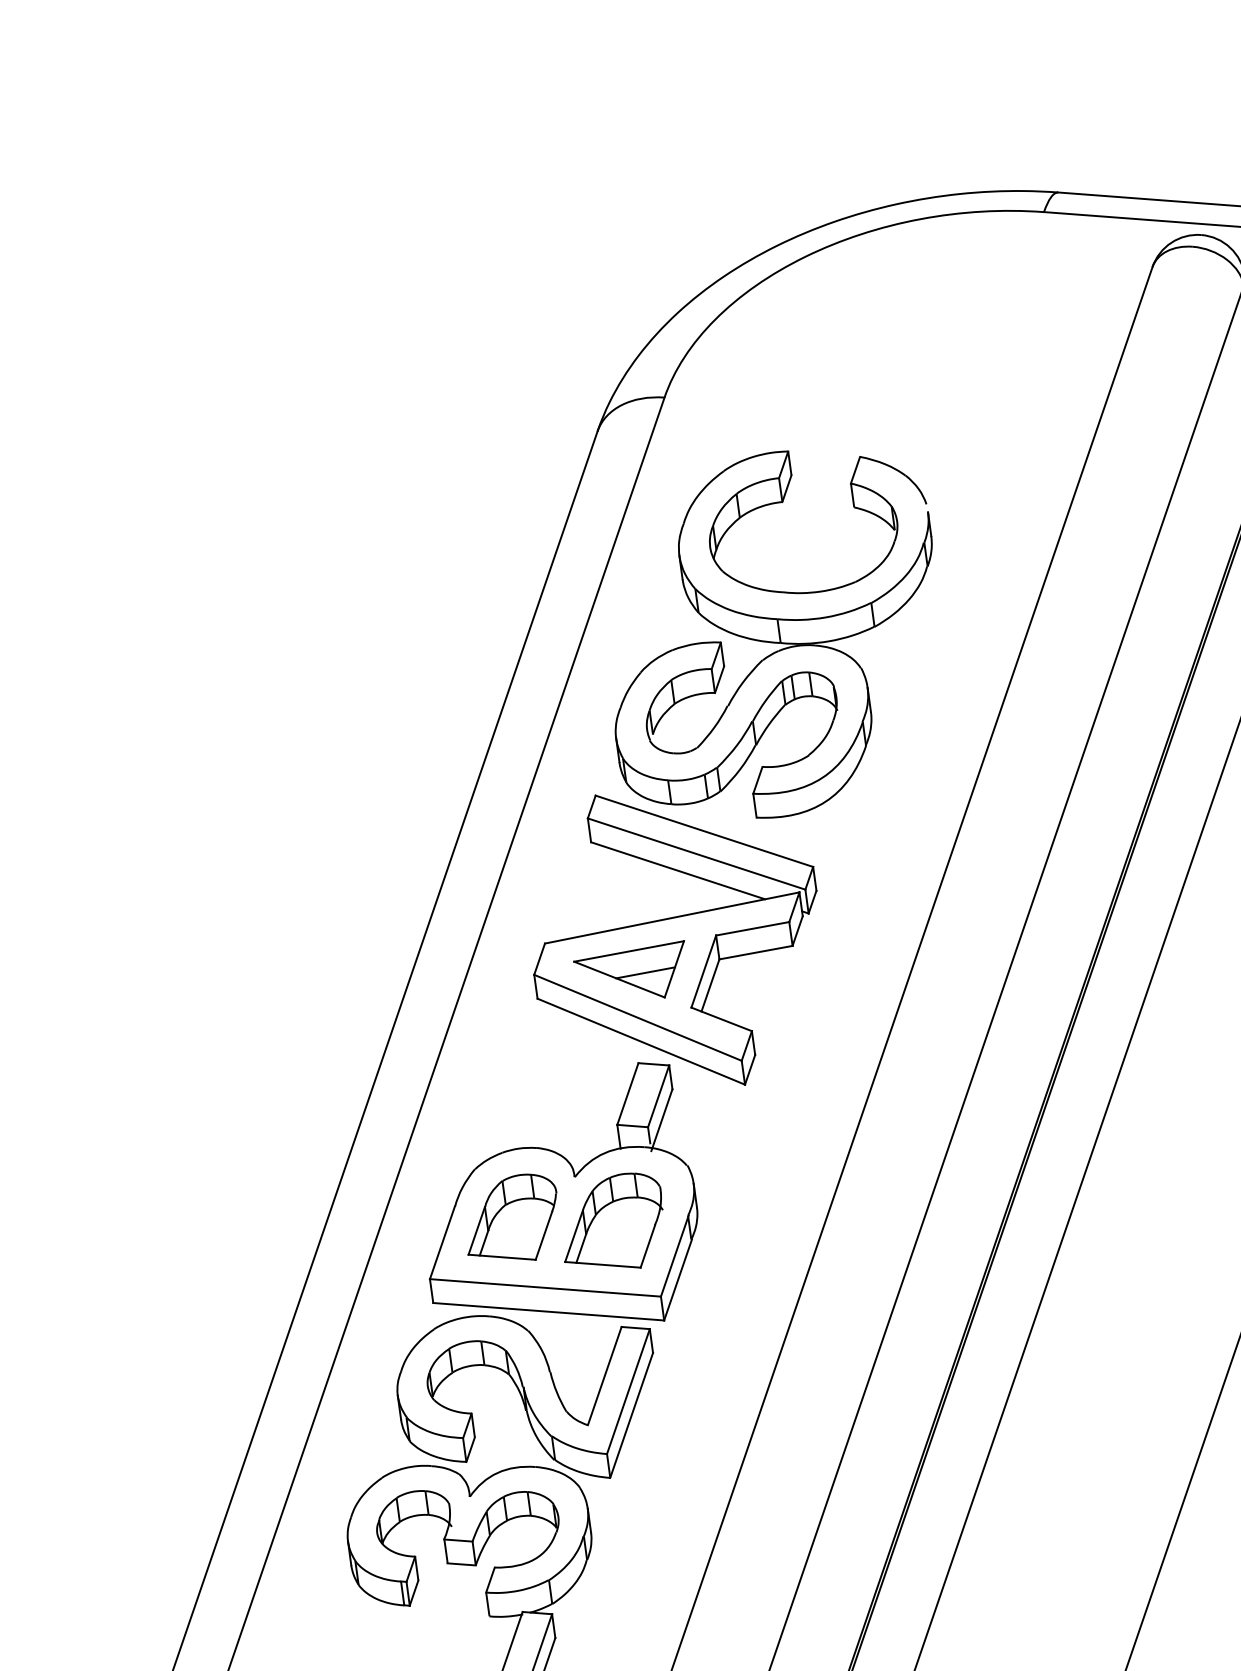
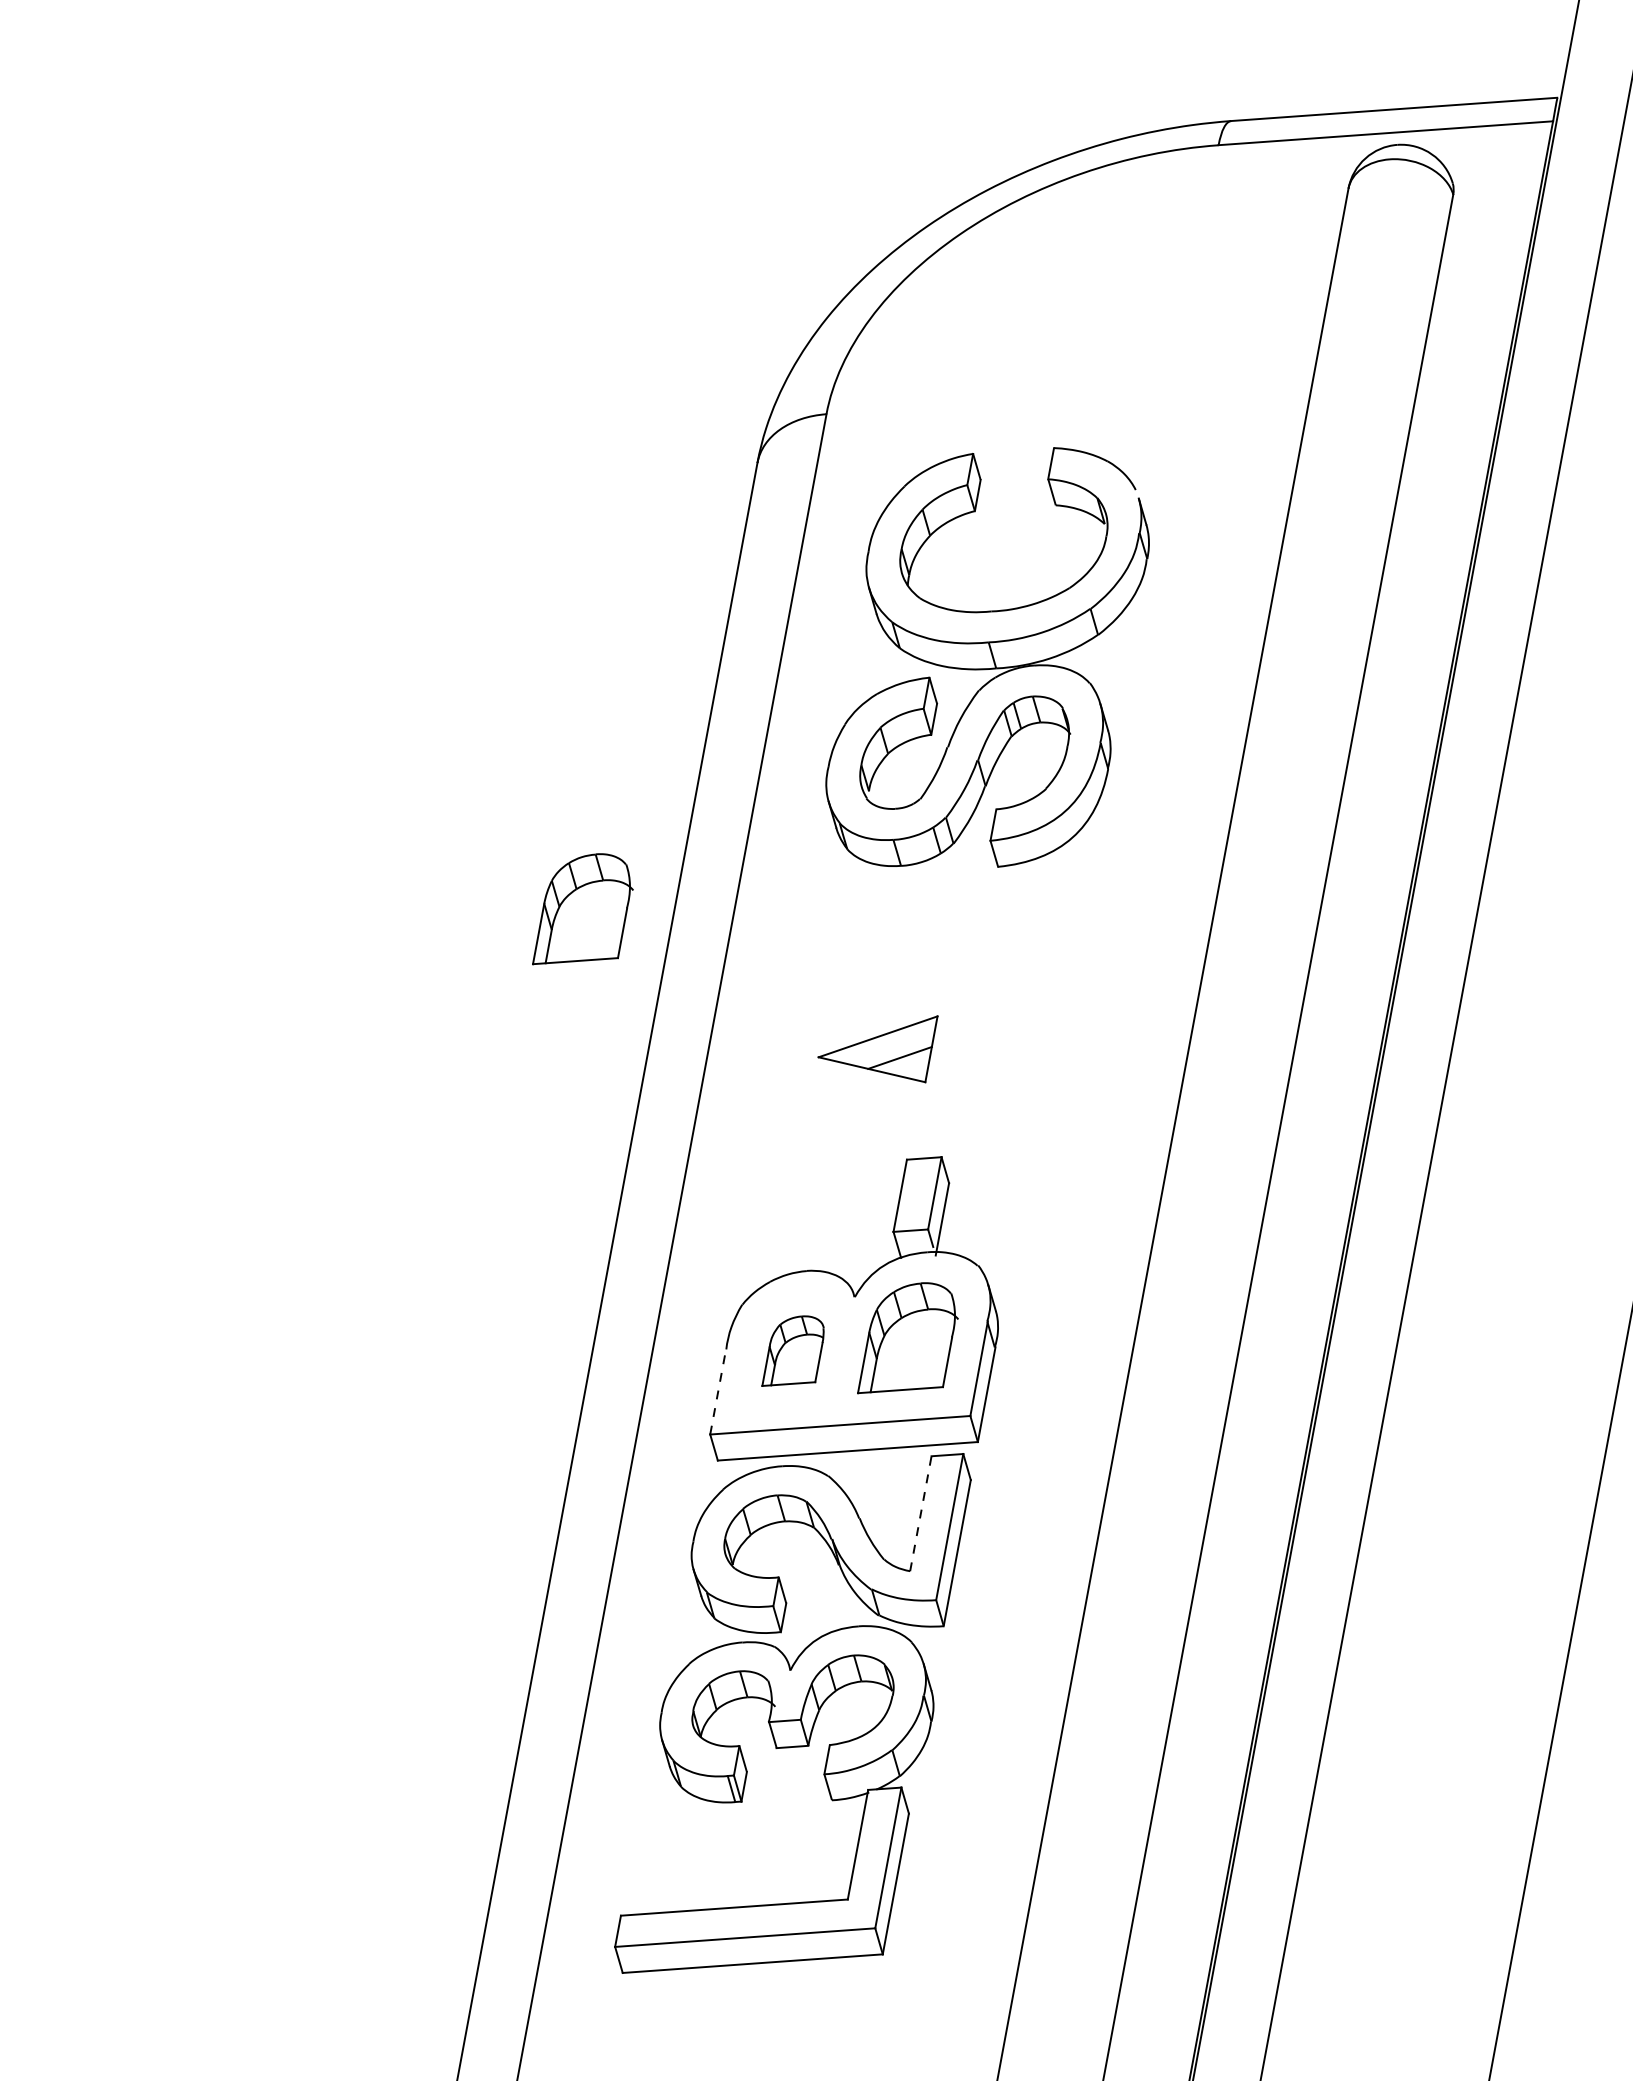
part: (385, 801) -> (582, 909), added
part: (674, 940) -> (926, 1017), removed
part: (513, 1215) -> (792, 1350), size x0.7
line: (442, 1242) -> (718, 1391), solid -> dashed
line: (604, 1375) -> (920, 1513), solid -> dashed

